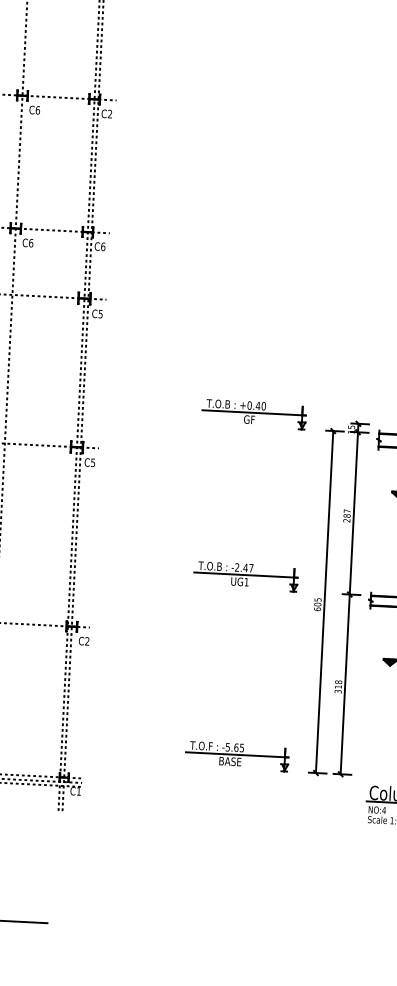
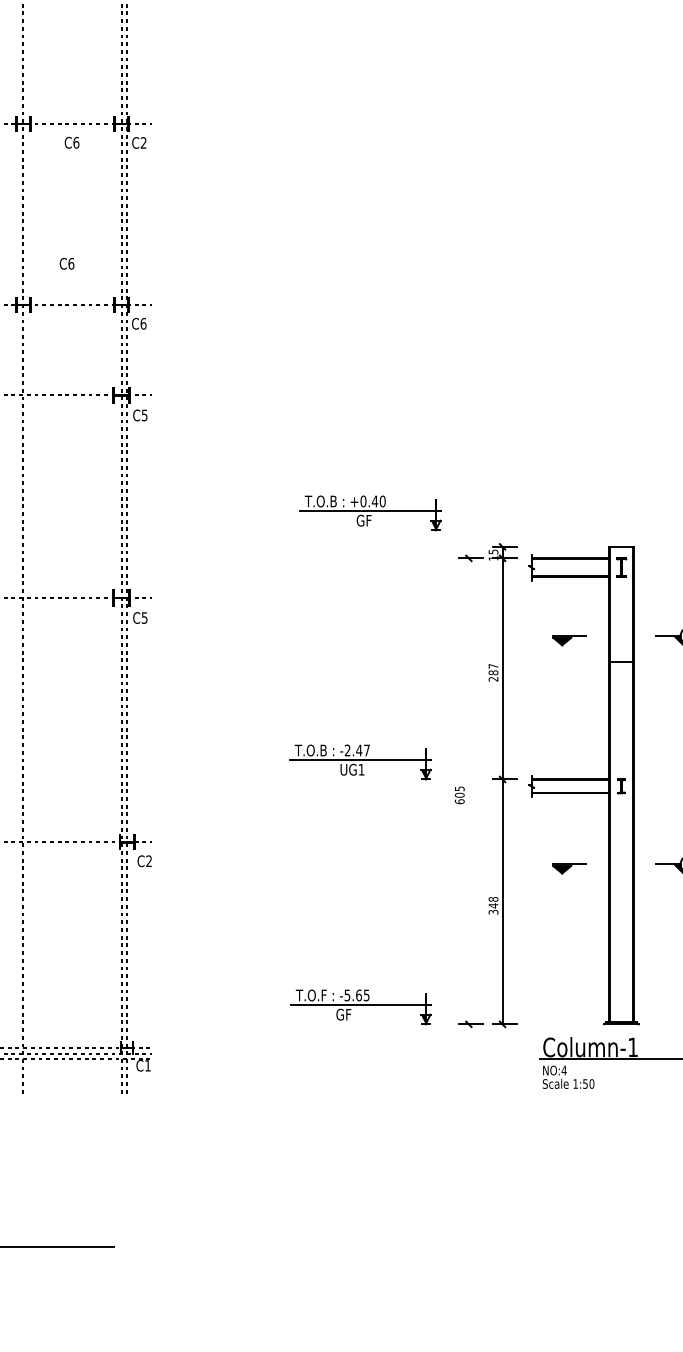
text: (34, 109) -> (71, 142), moved
text: (27, 242) -> (66, 263), moved
part: (254, 414) -> (370, 513), moved
line: (324, 602) -> (468, 791), removed
text: (338, 686) -> (493, 905), 318 -> 348
text: (230, 761) -> (351, 1014), BASE -> GF

